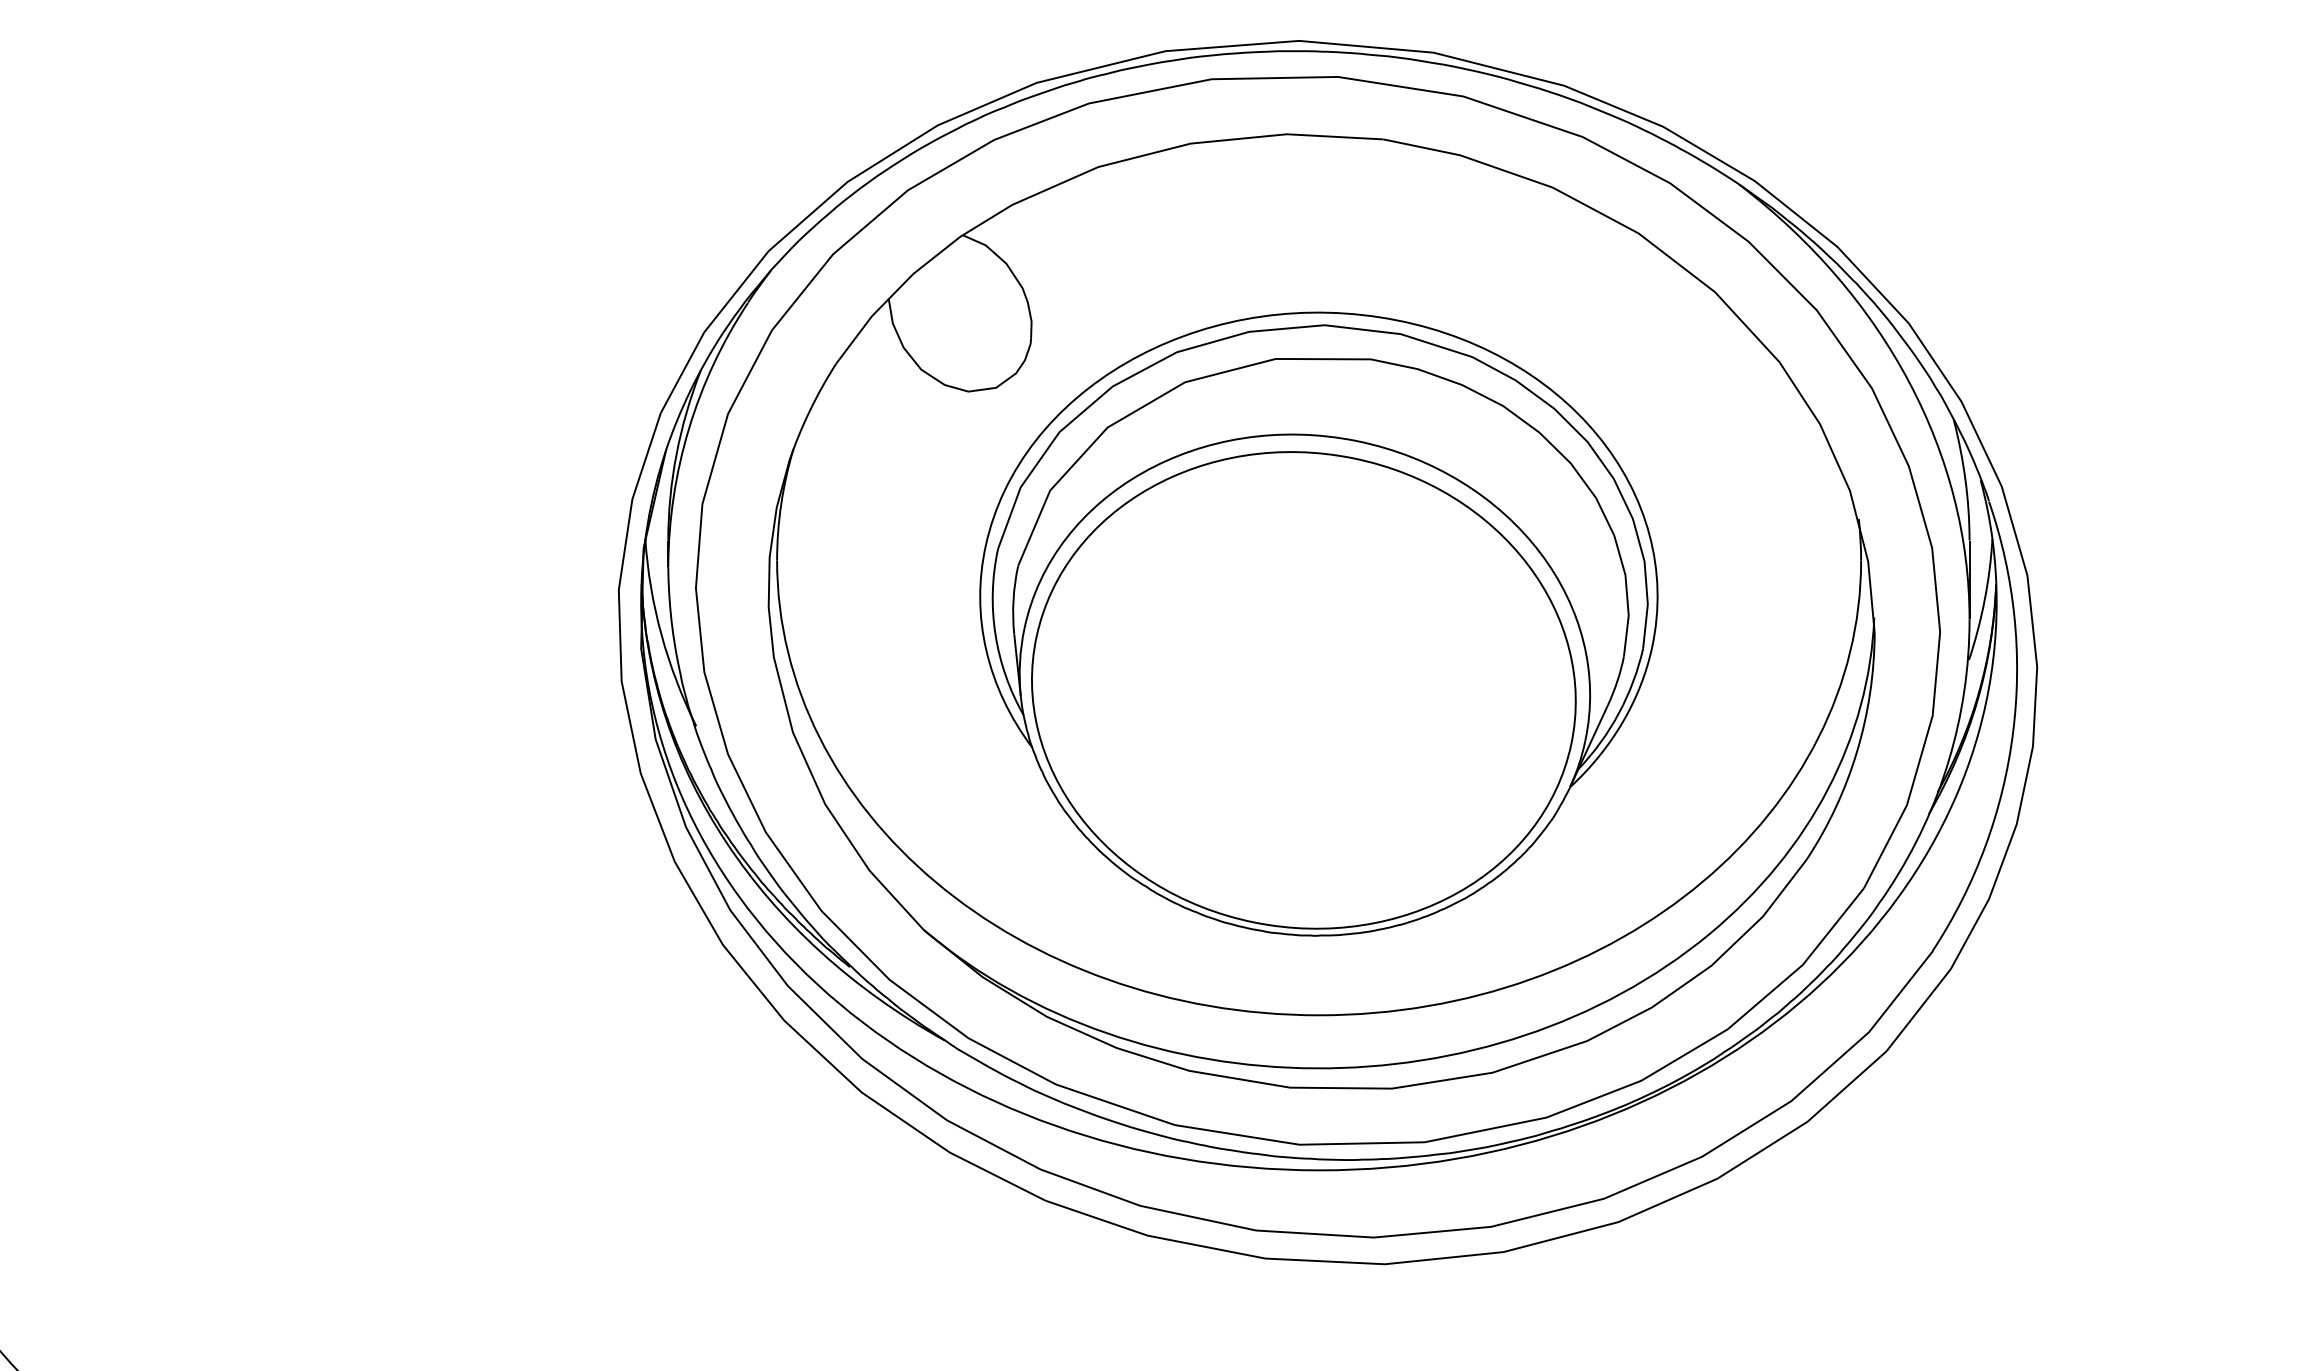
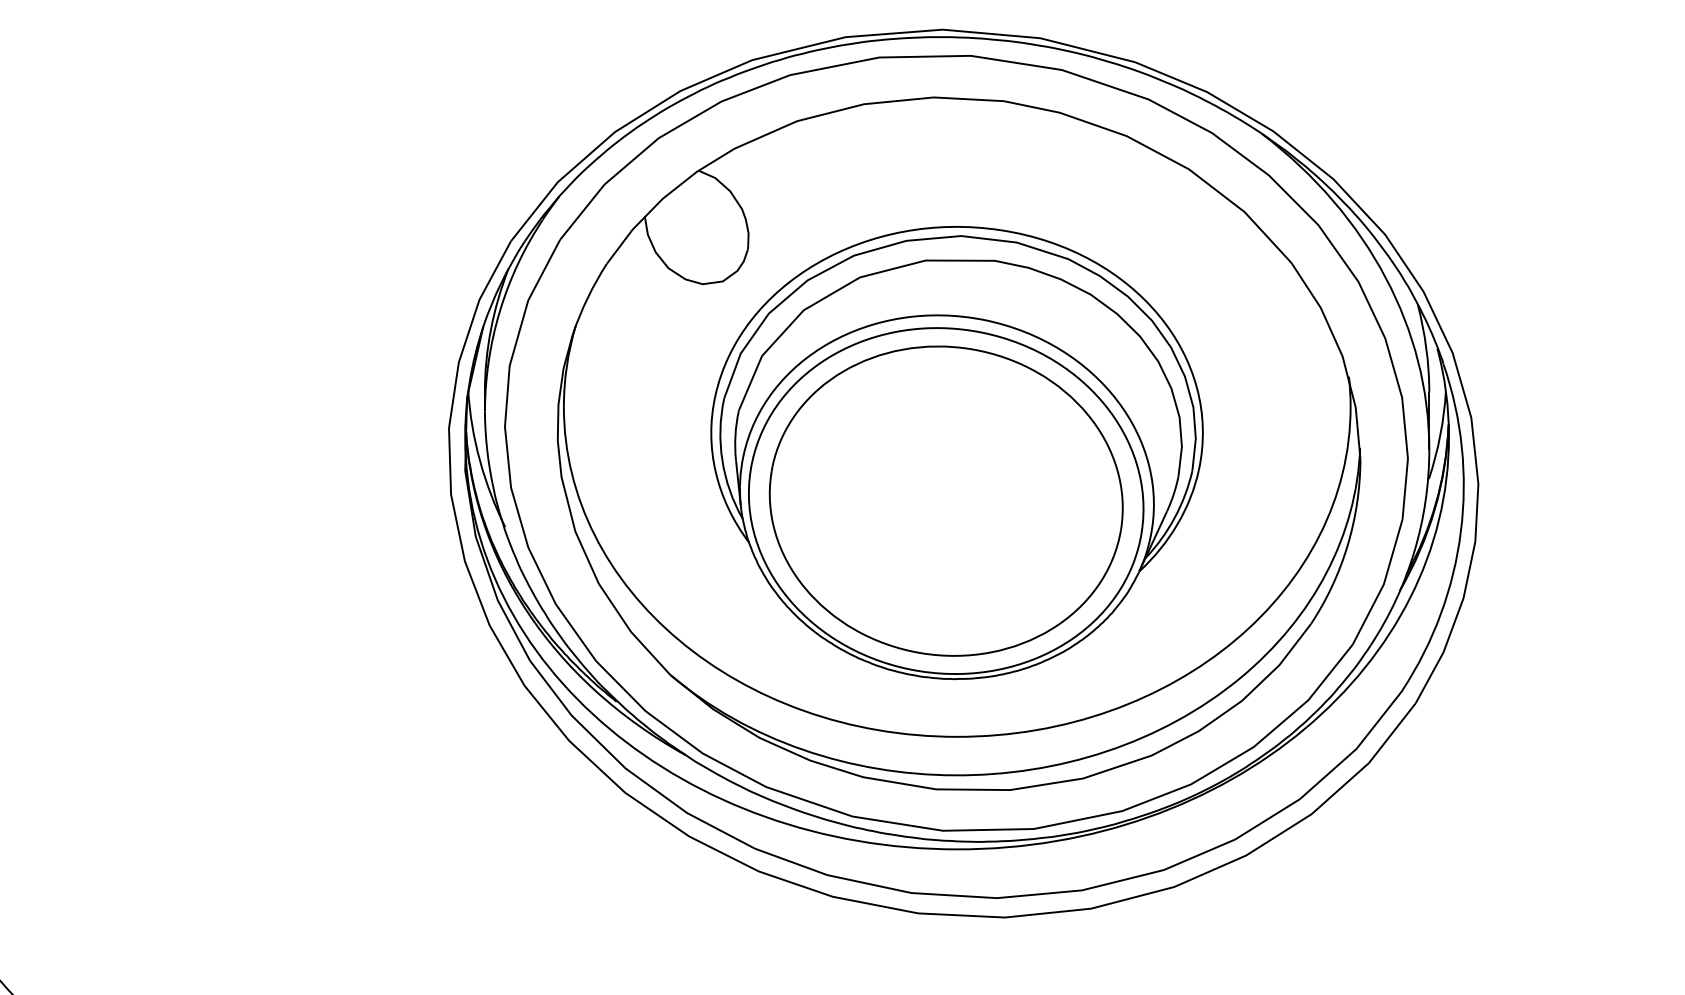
part: (1302, 689) -> (945, 500), added

